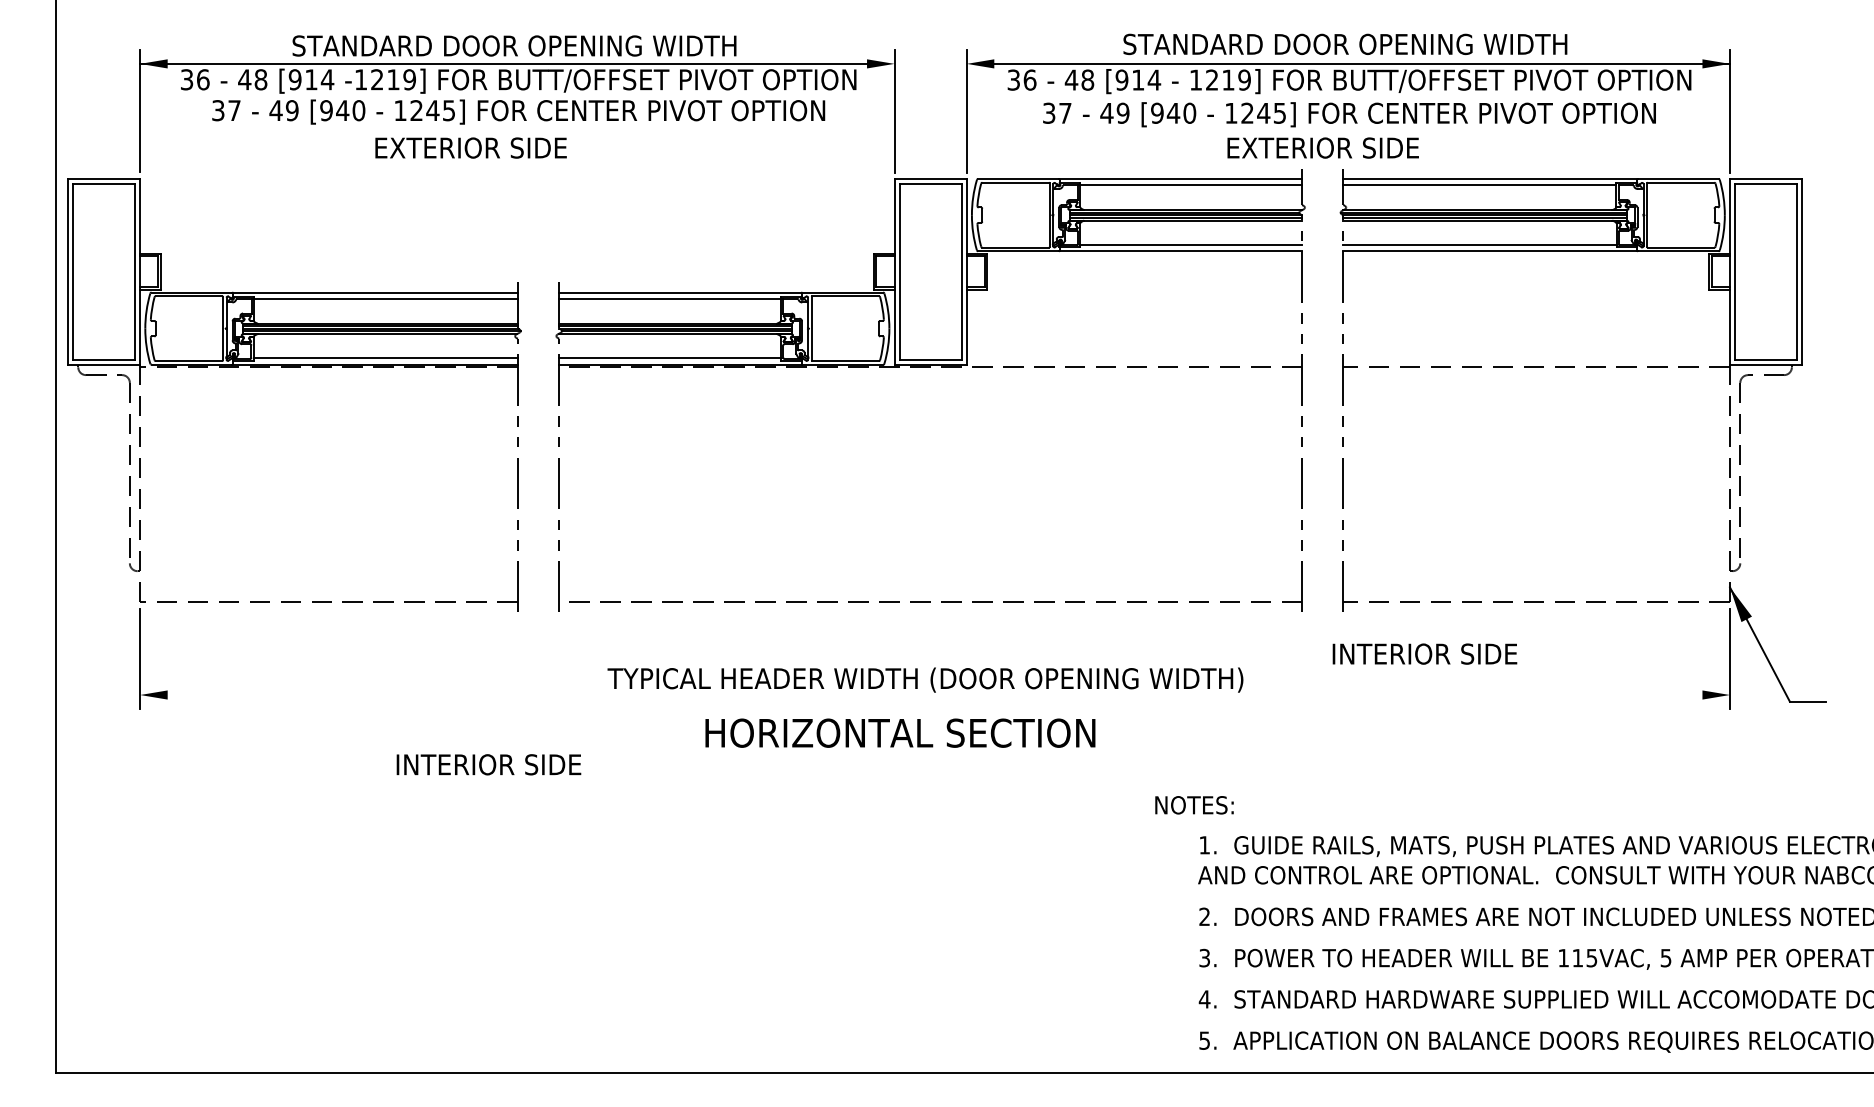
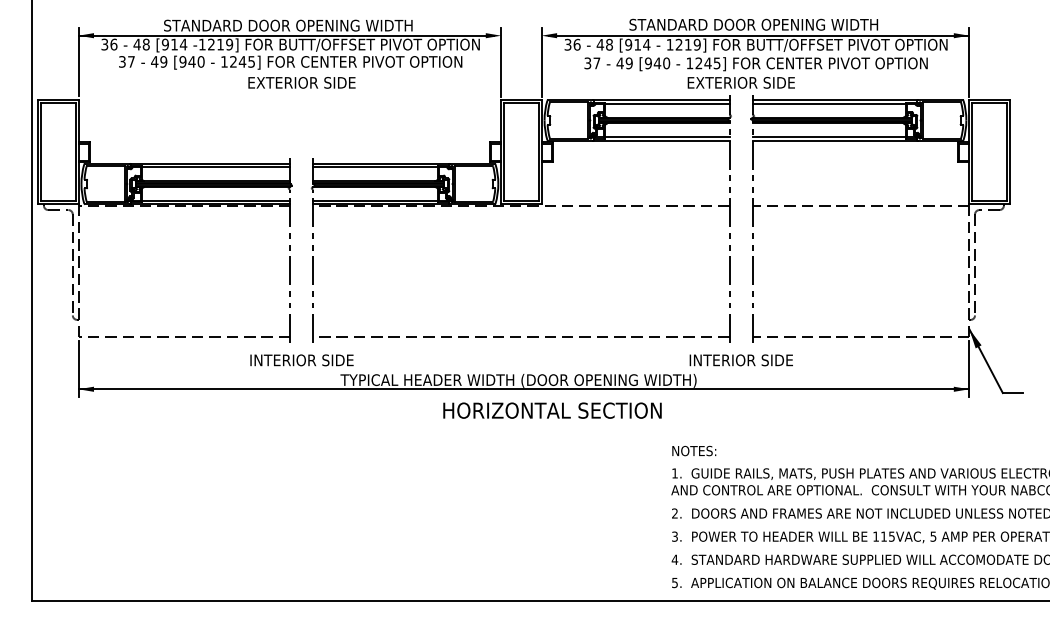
text: (470, 147) -> (301, 82), moved
text: (1423, 654) -> (740, 360), moved
line: (934, 695) -> (523, 389), added
text: (900, 732) -> (552, 410), moved
text: (488, 765) -> (301, 360), moved
text: (1194, 804) -> (694, 450), moved

